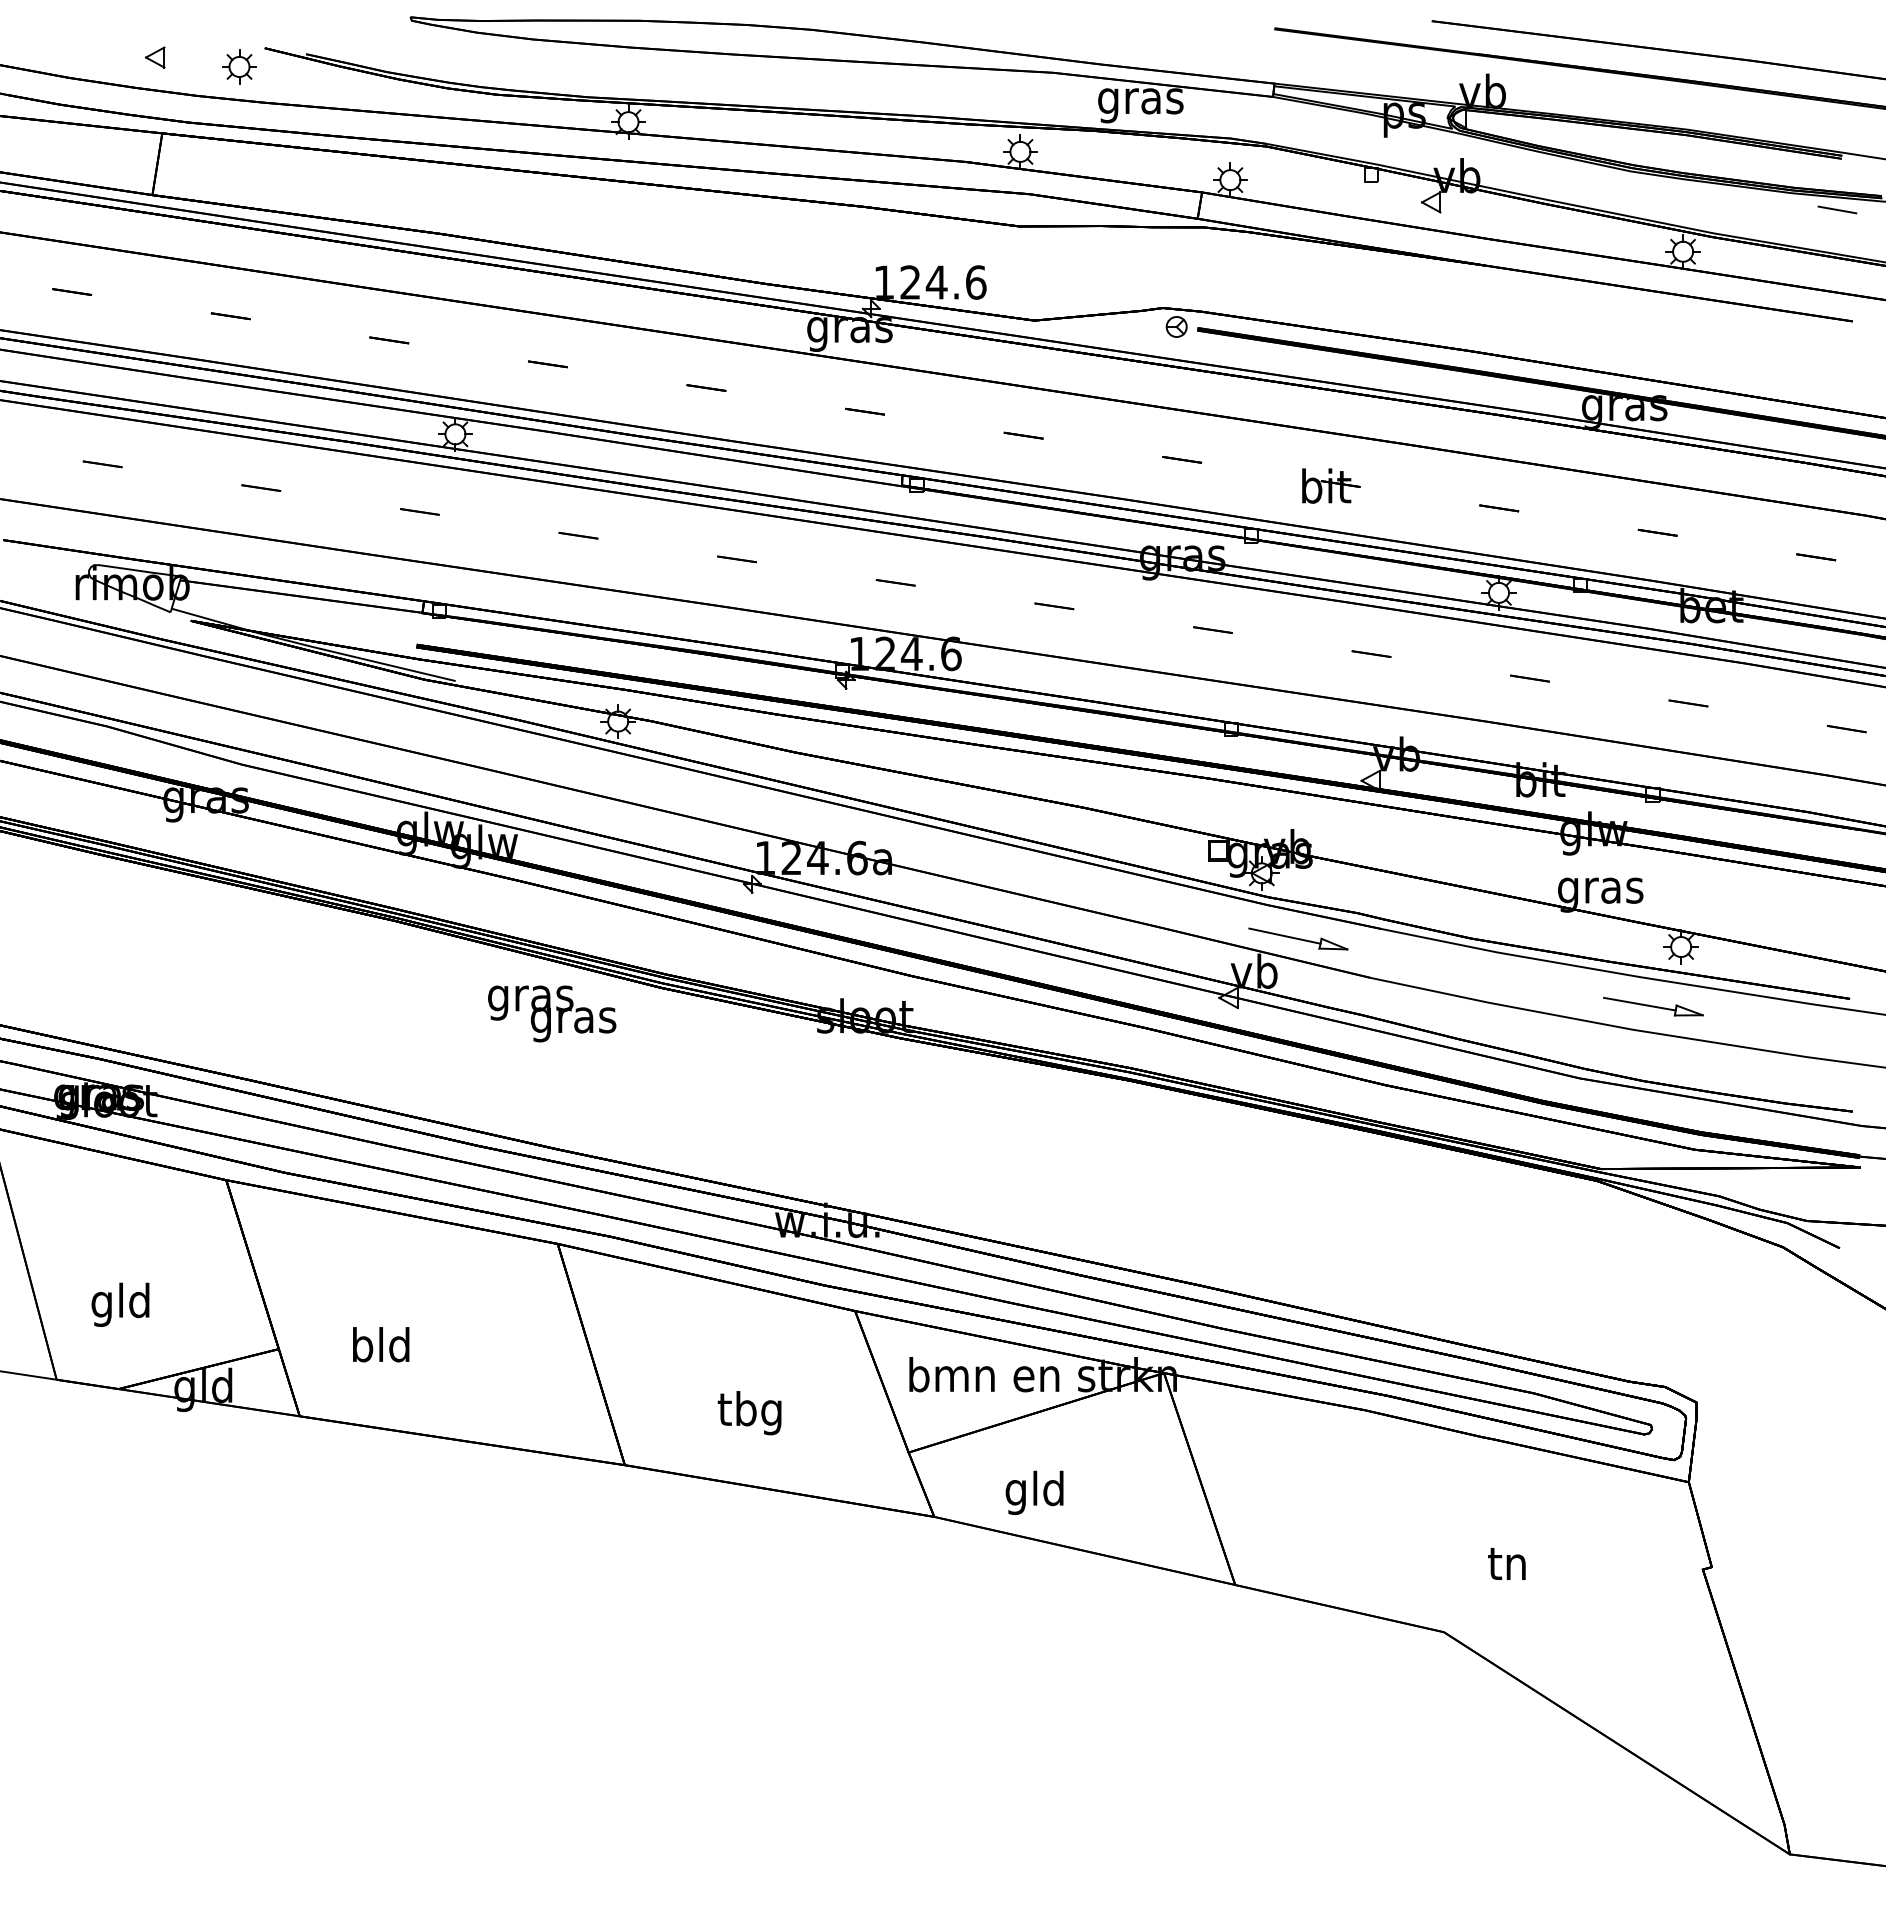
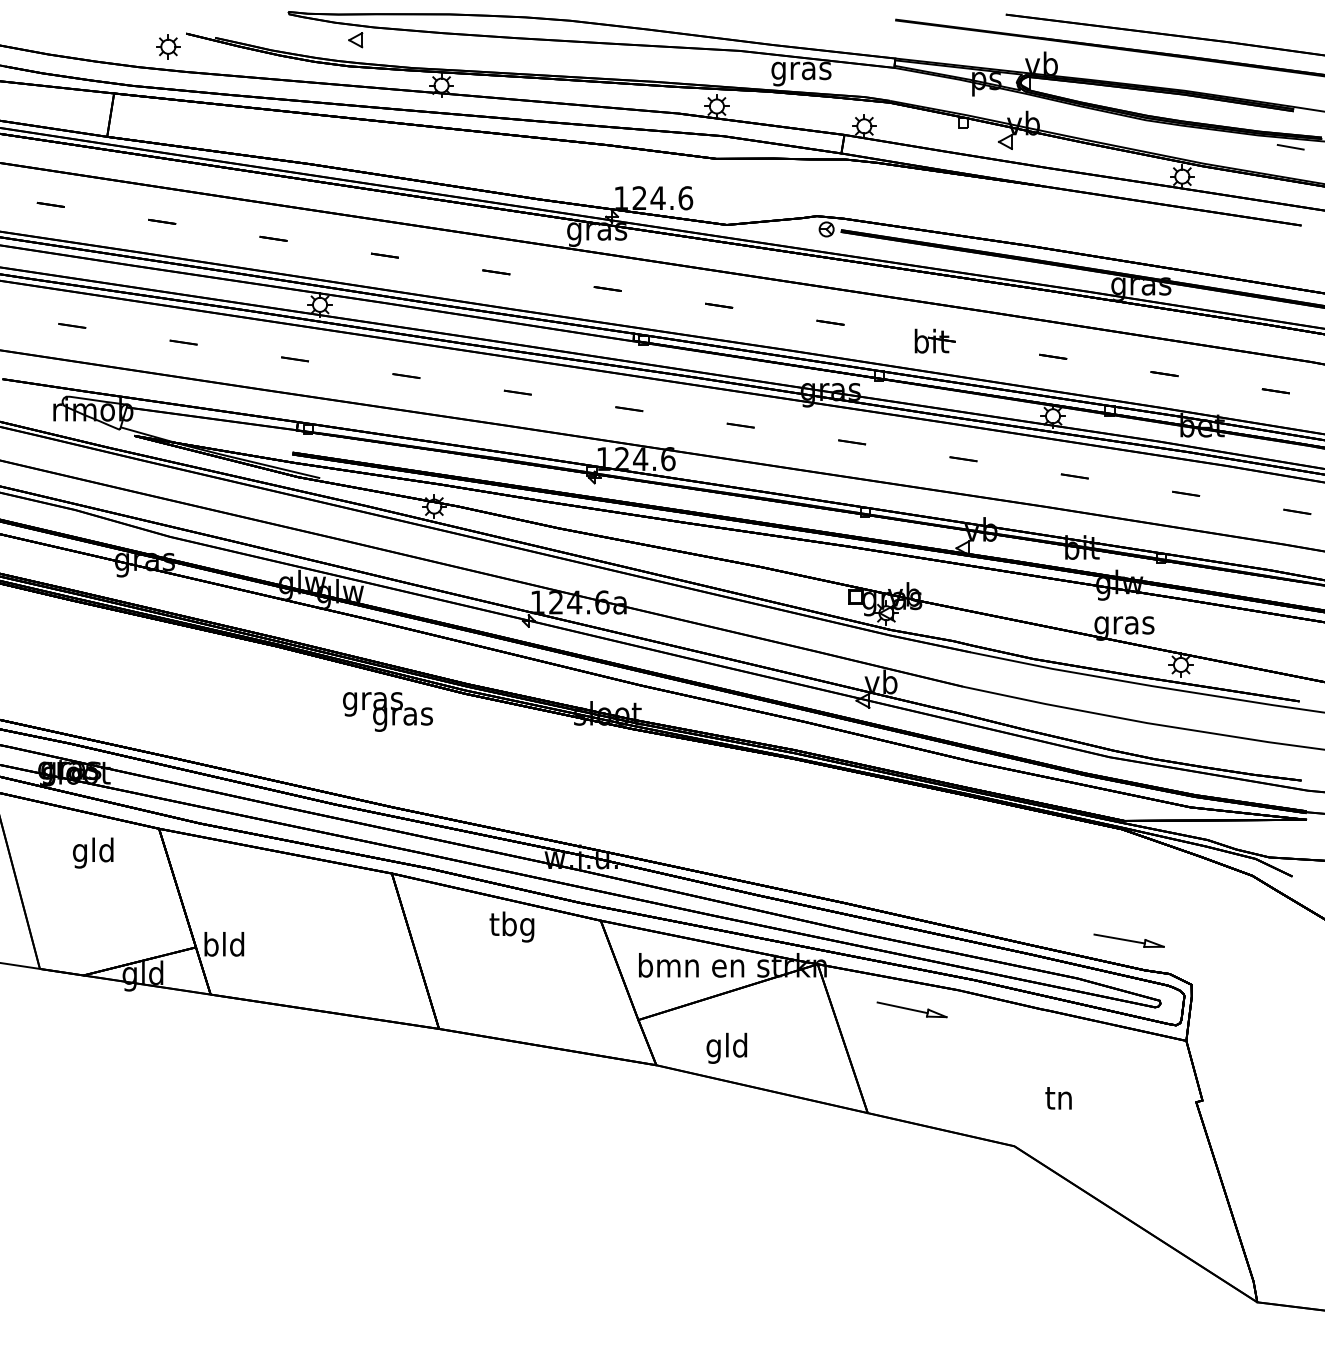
part: (154, 57) -> (355, 40), moved
part: (1298, 938) -> (912, 1009), moved
part: (1653, 1006) -> (1129, 940), moved
text: (120, 1304) -> (93, 852), moved
text: (381, 1344) -> (224, 944), moved
text: (749, 1413) -> (511, 927), moved

